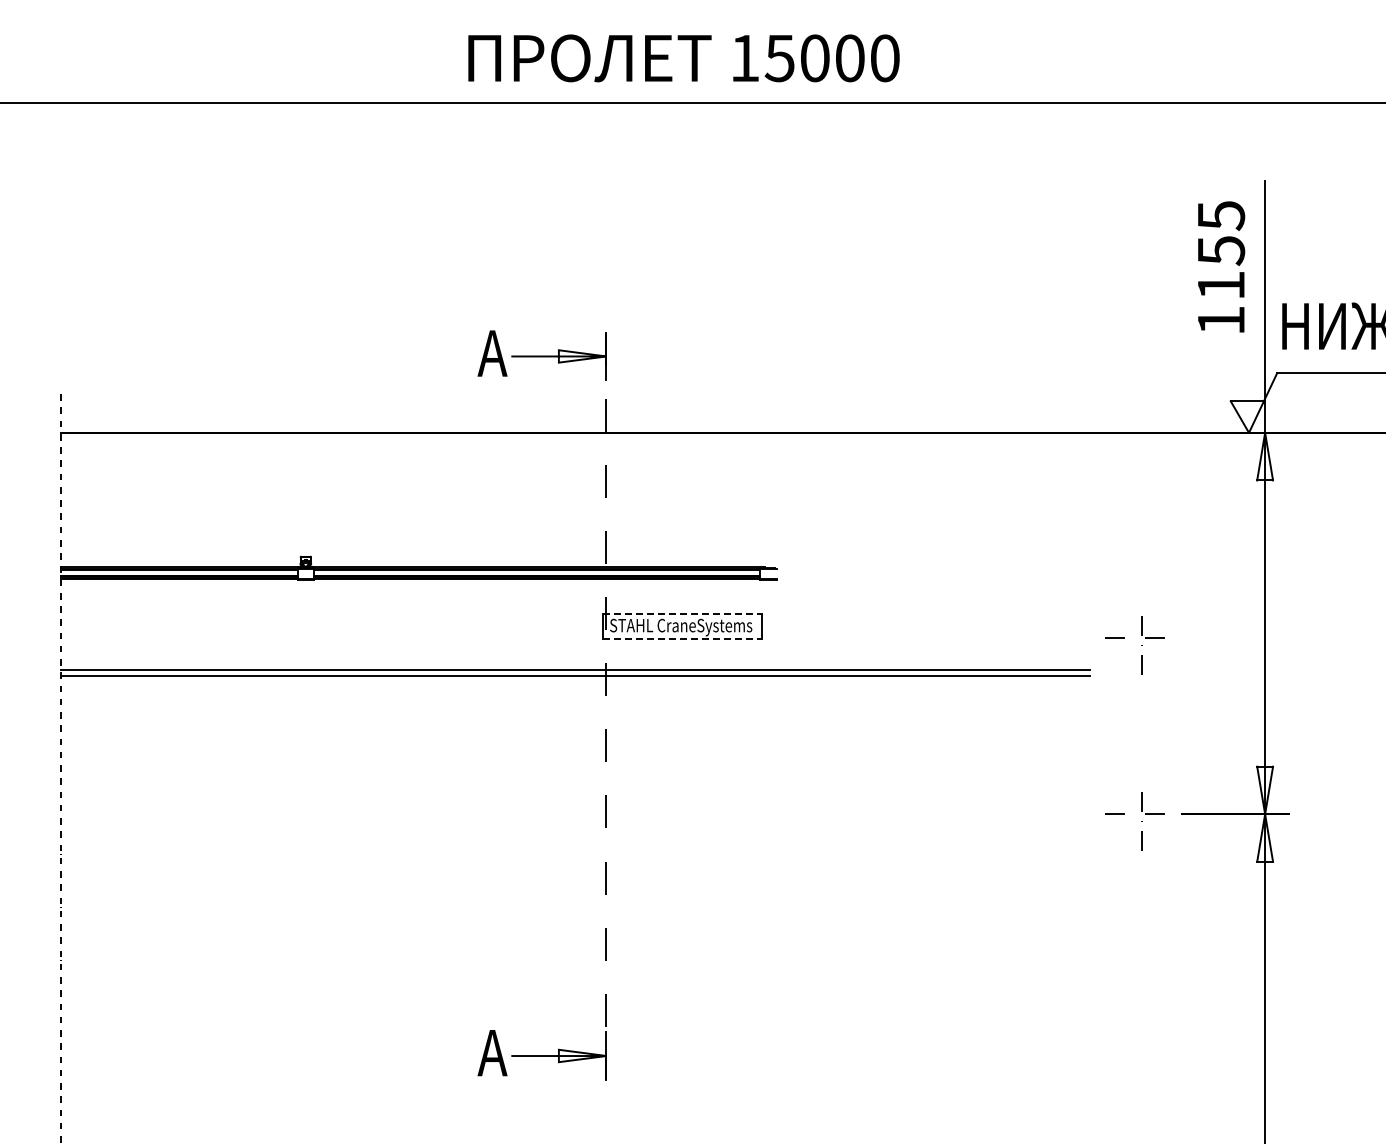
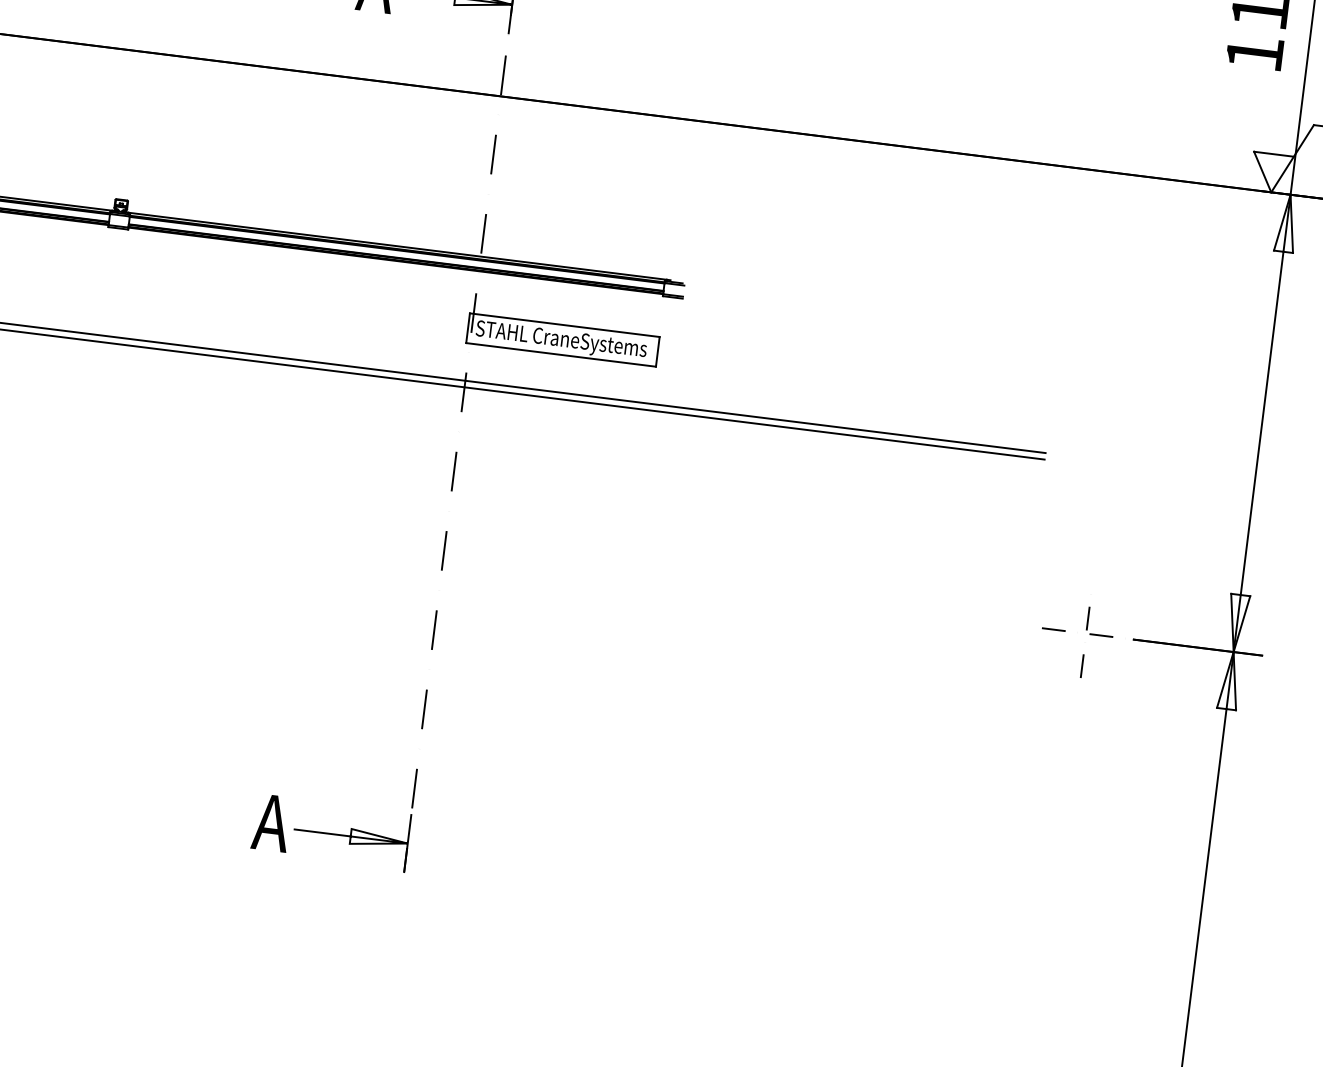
line: (682, 614) -> (564, 325), dashed -> solid
line: (682, 639) -> (561, 355), dashed -> solid
part: (1141, 645) -> (1110, 431), removed

